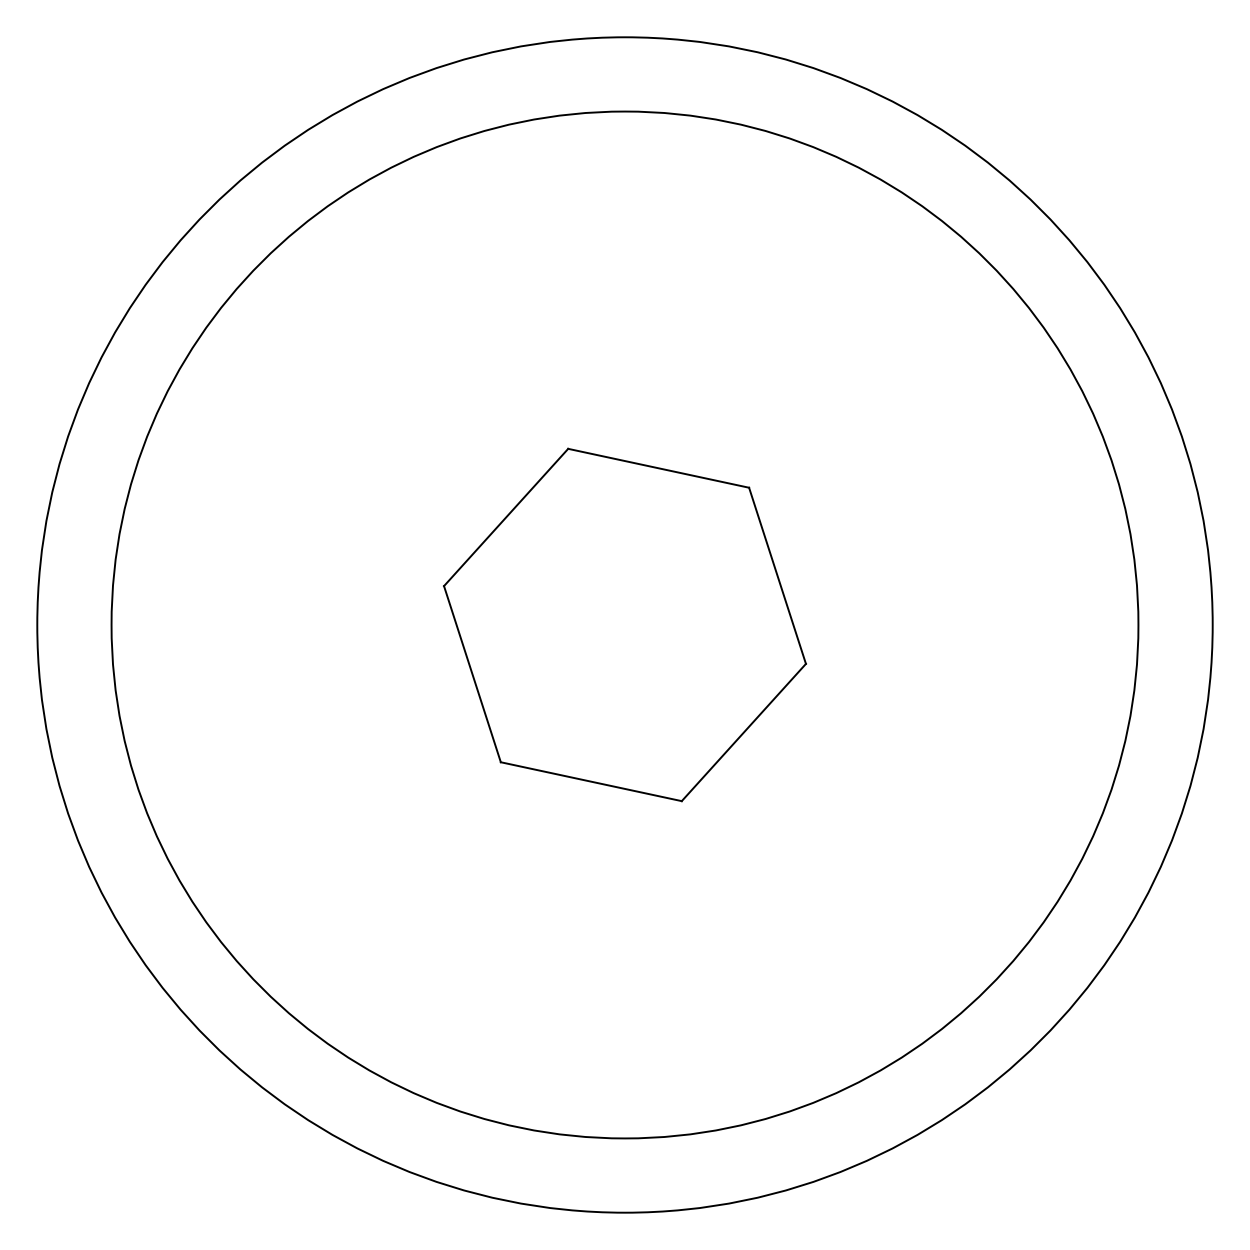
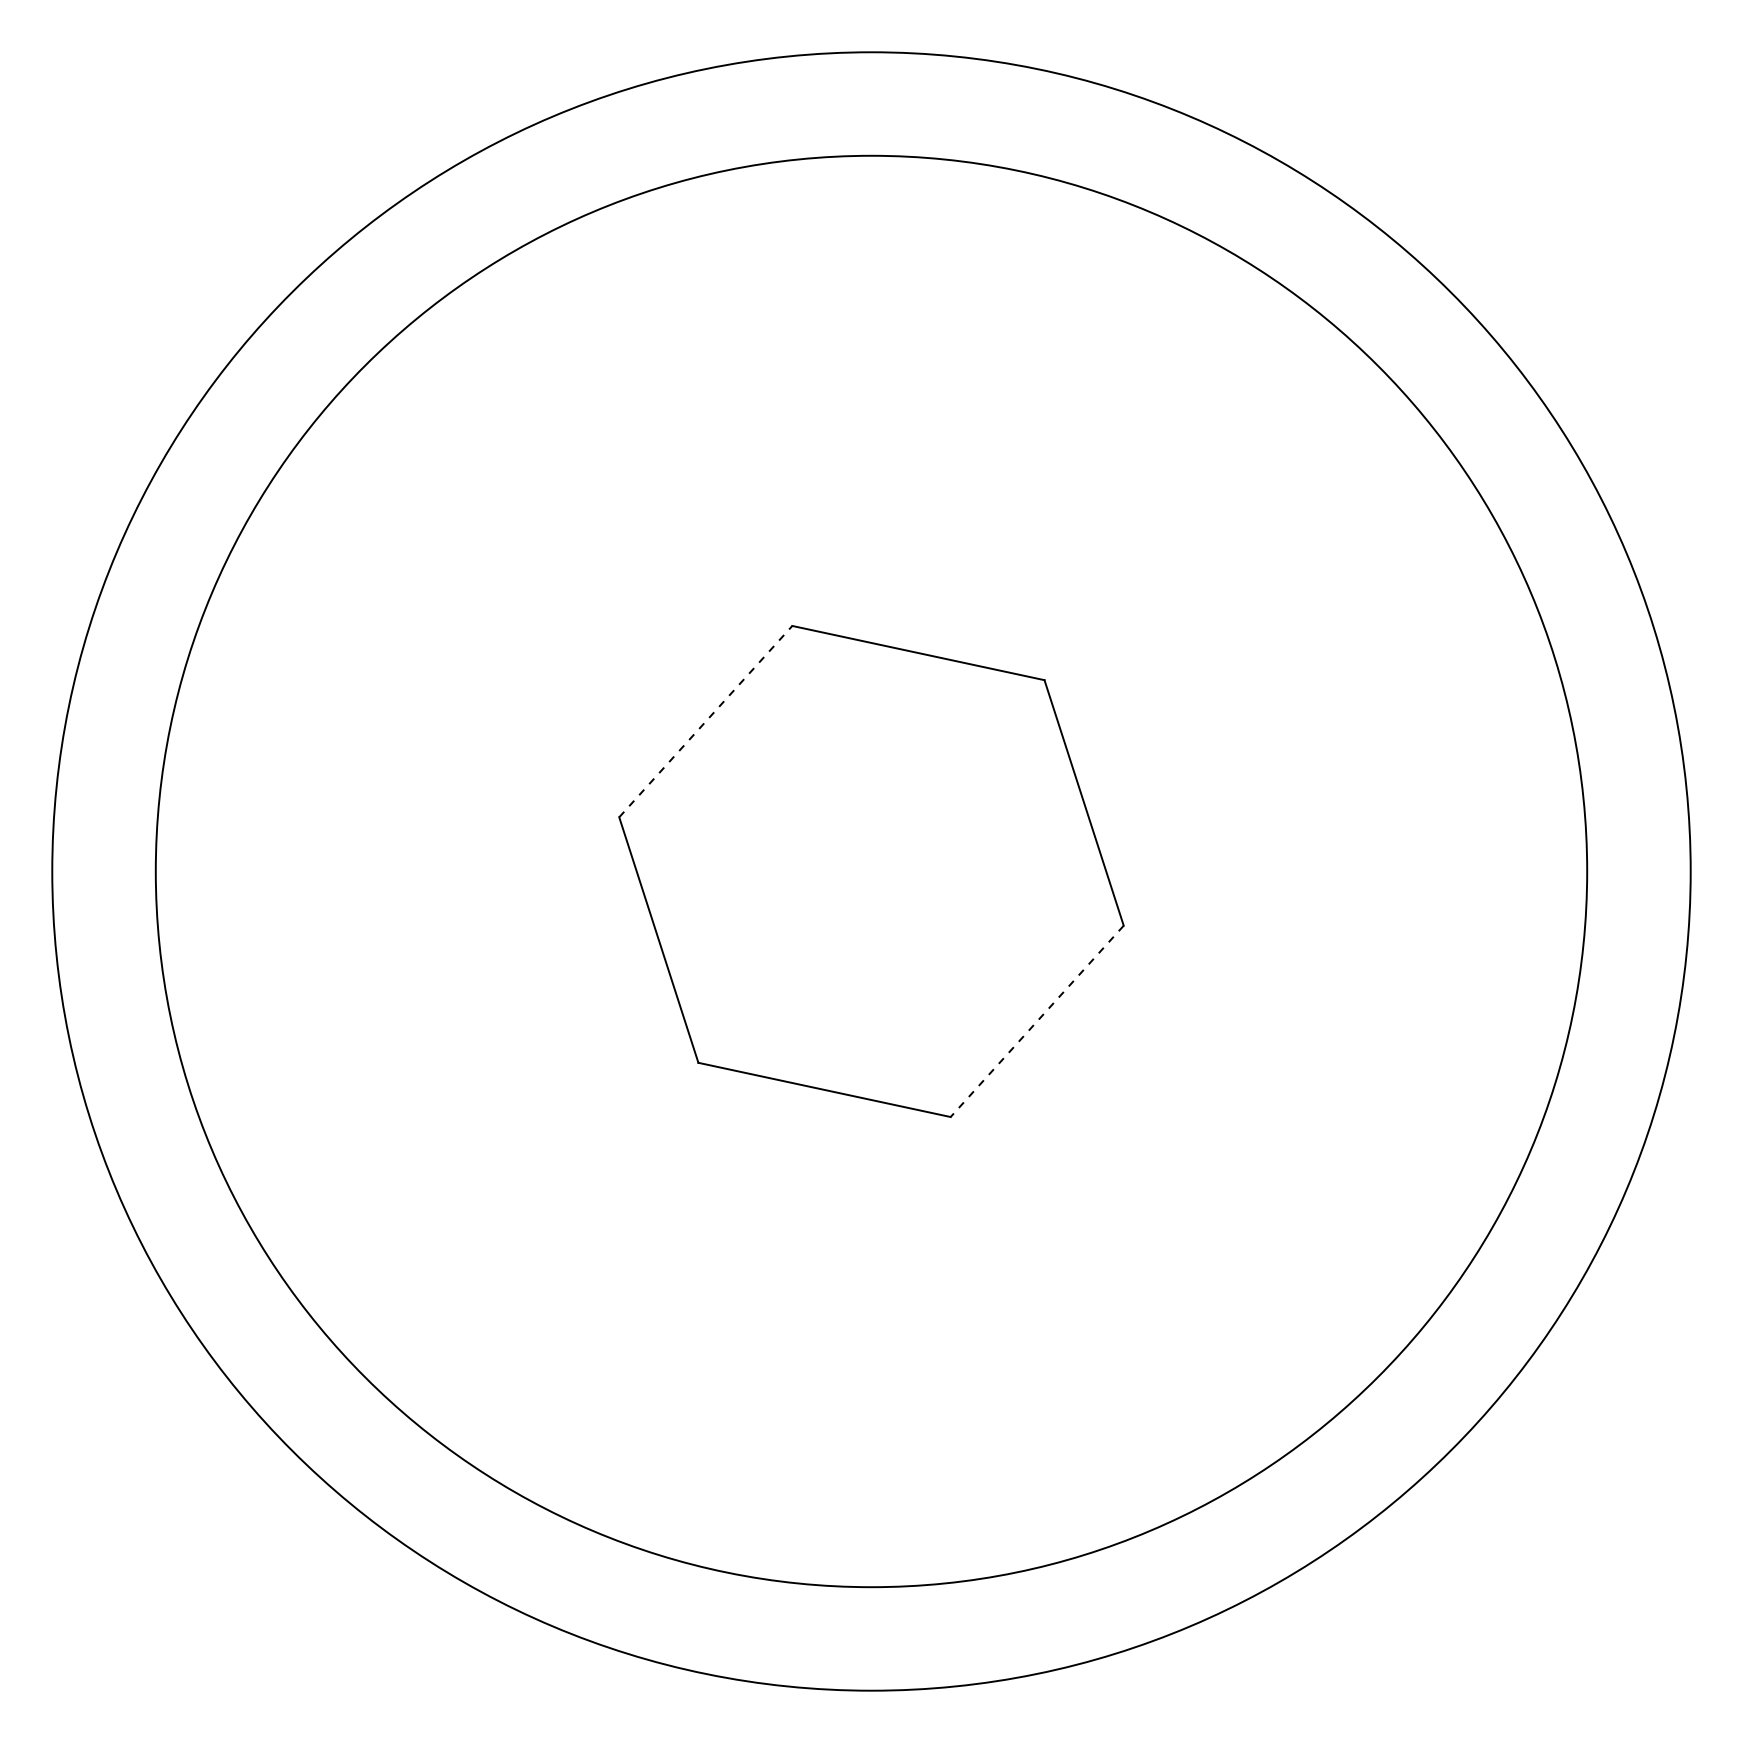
line: (505, 517) -> (705, 721), solid -> dashed
line: (744, 732) -> (1037, 1021), solid -> dashed

